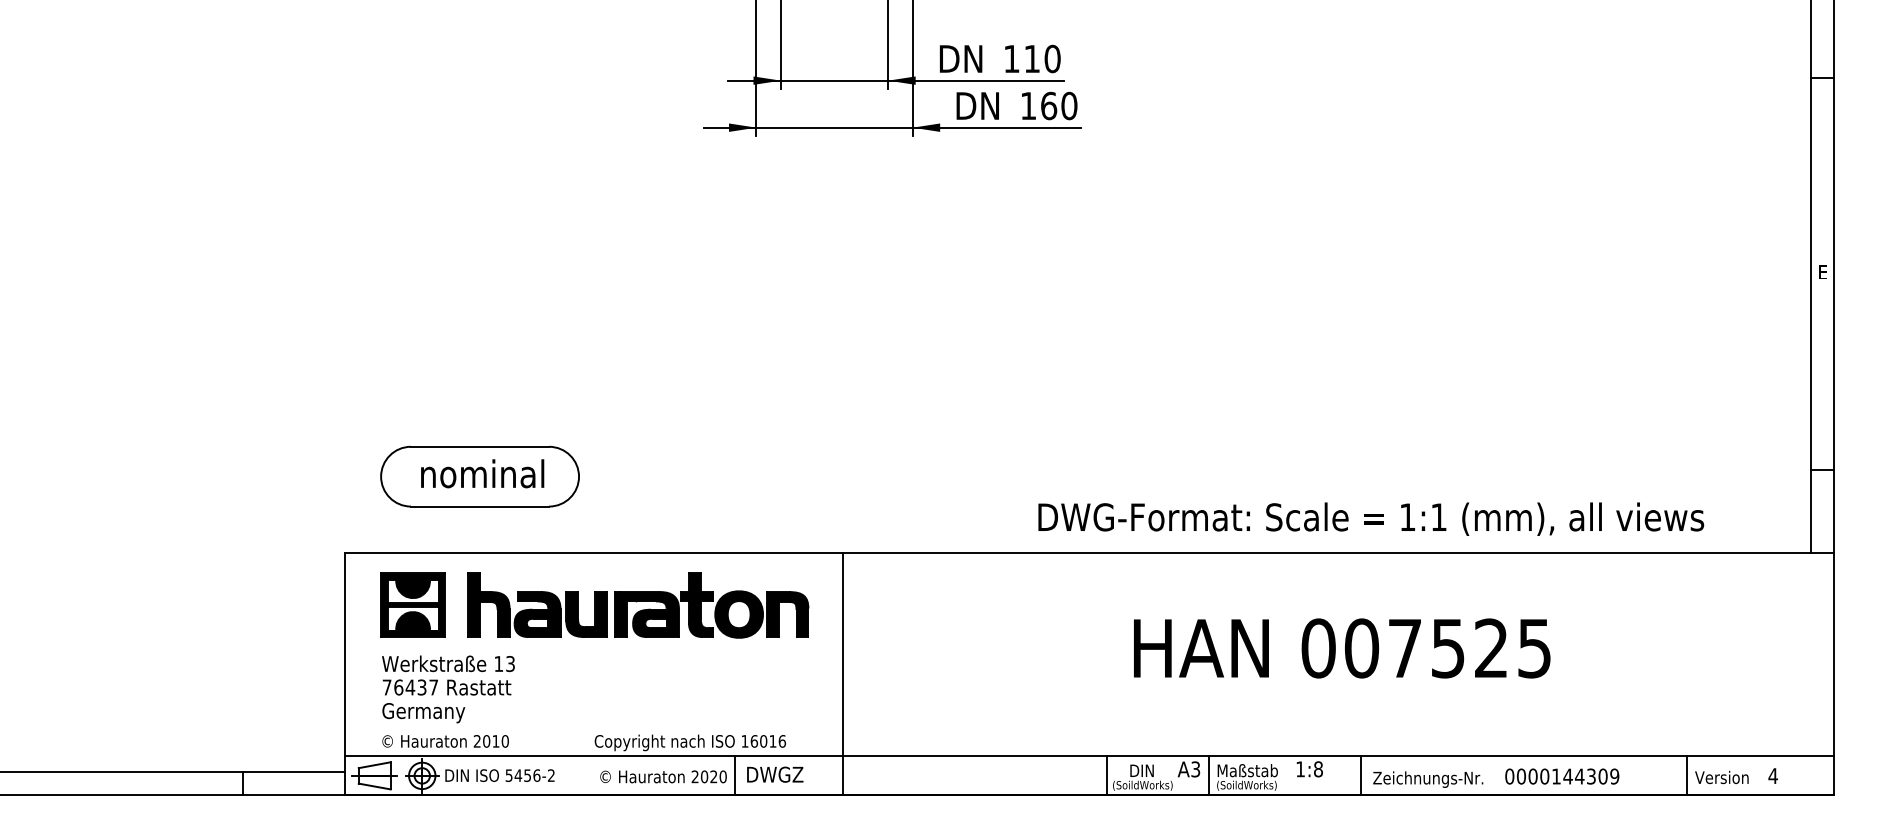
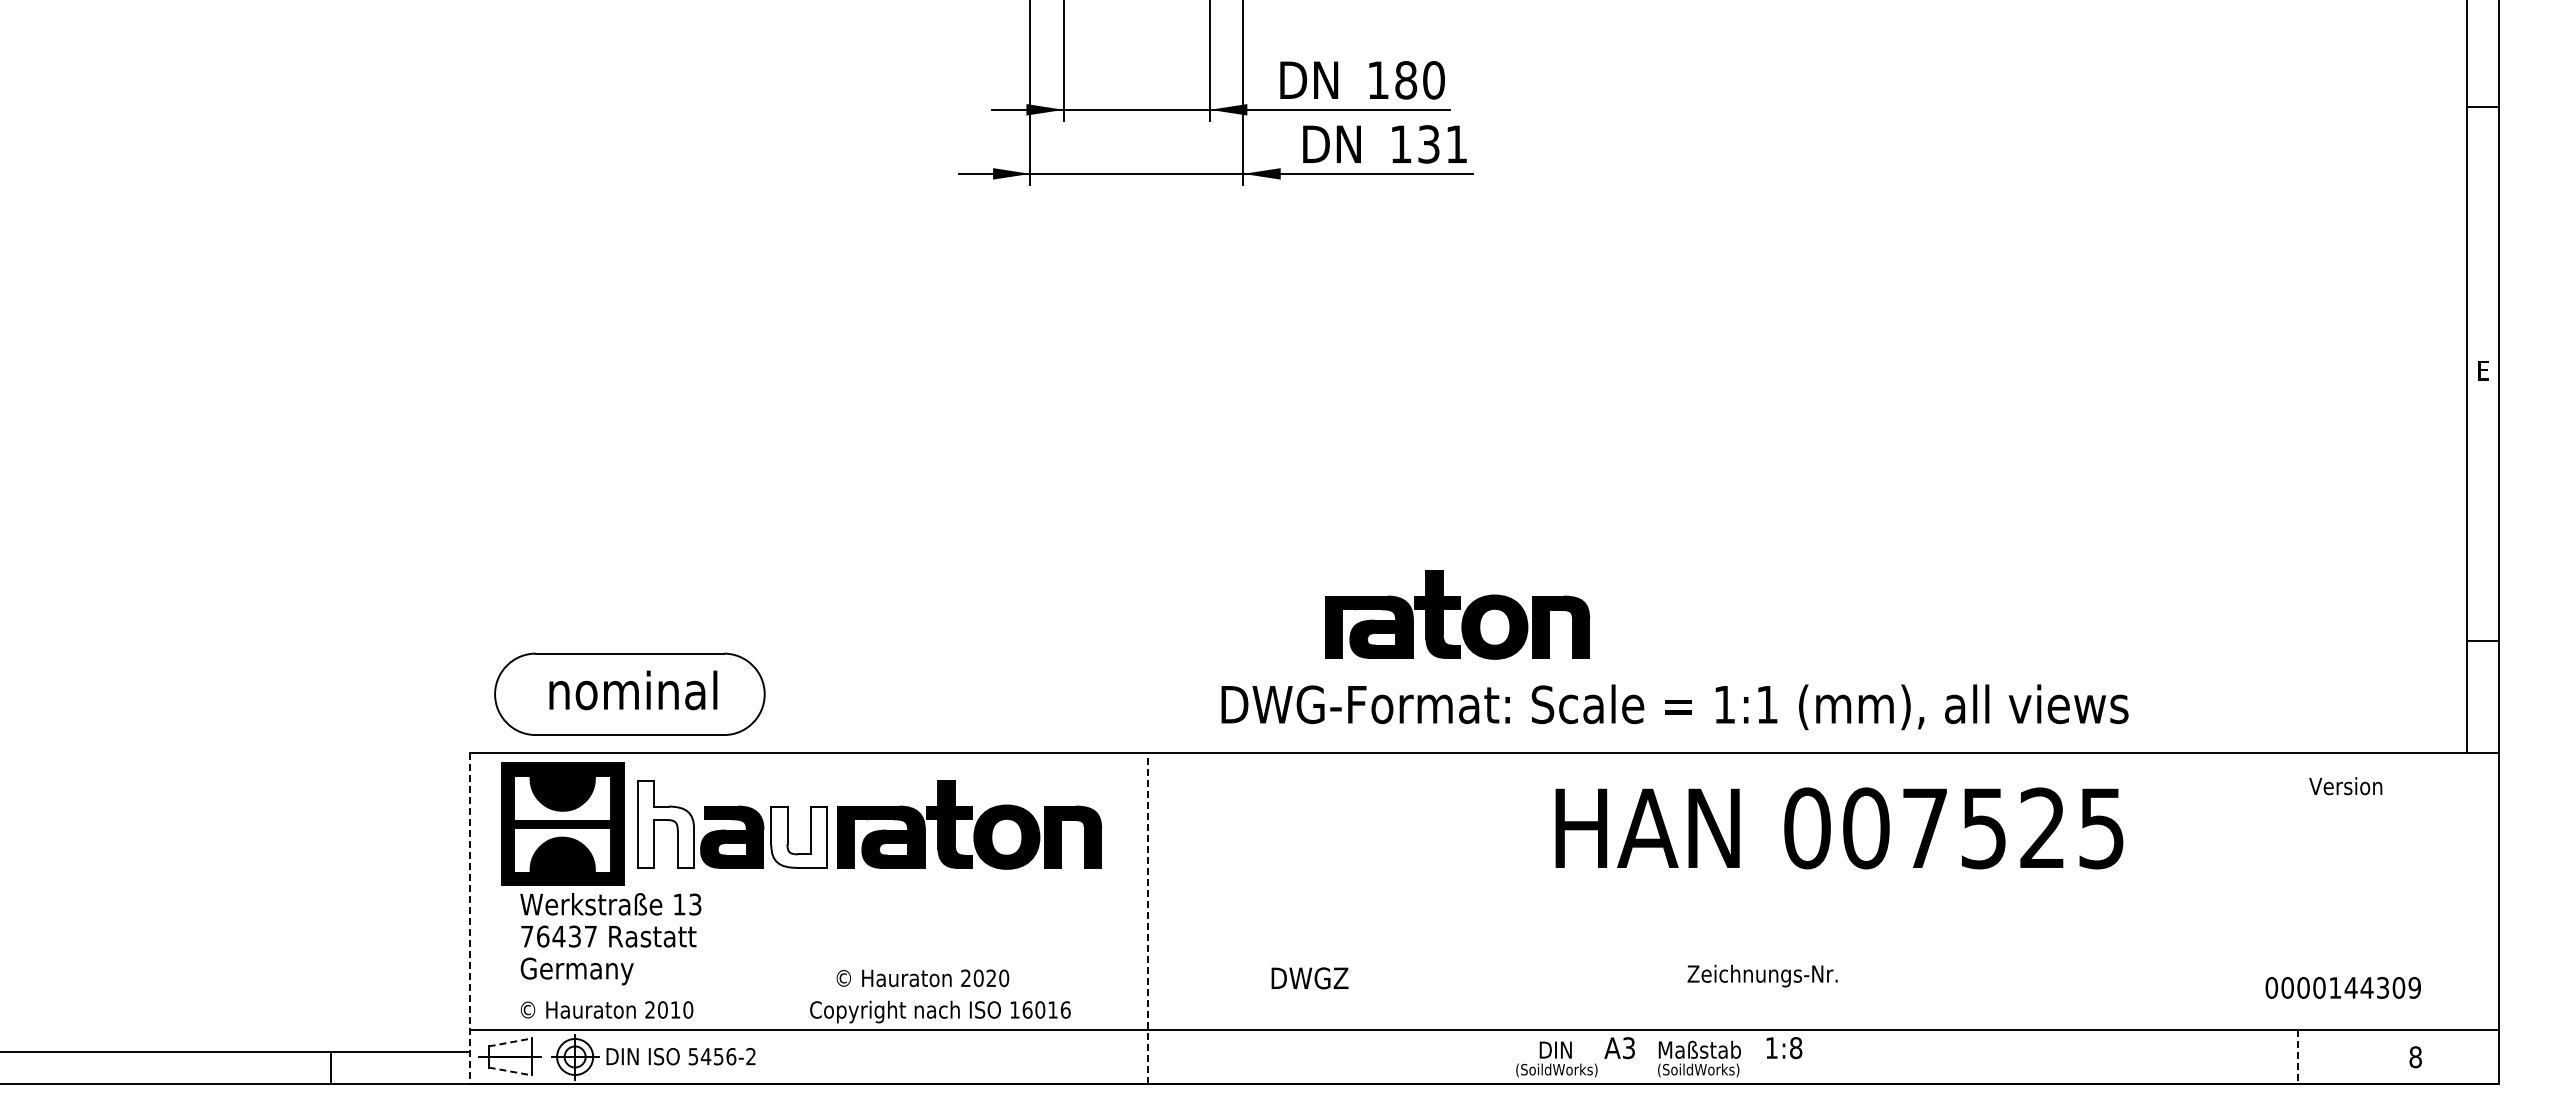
text: (1032, 59) -> (1406, 80), 110 -> 180
text: (1058, 106) -> (1442, 144), 160 -> 131
part: (1069, 451) -> (1457, 614), added
part: (479, 476) -> (629, 693), moved
text: (1370, 519) -> (1674, 707), moved
fill: (489, 604) -> (666, 823), removed
part: (412, 605) -> (562, 824), size x1.4
fill: (586, 614) -> (799, 836), removed
text: (1342, 648) -> (1839, 828), moved
line: (344, 674) -> (469, 918), solid -> dashed
line: (842, 674) -> (1147, 918), solid -> dashed
line: (374, 765) -> (510, 1042), solid -> dashed
text: (774, 774) -> (1309, 978), moved
line: (735, 775) -> (1001, 1056), removed
line: (1107, 775) -> (1508, 1056), removed
line: (1208, 775) -> (1646, 1056), removed
line: (1361, 775) -> (1854, 1056), removed
line: (1686, 775) -> (2297, 1056), solid -> dashed
text: (1561, 776) -> (2342, 987), moved
text: (1773, 776) -> (2415, 1057), 4 -> 8
text: (663, 777) -> (922, 978), moved
text: (1721, 777) -> (2345, 786), moved
text: (1428, 779) -> (1762, 975), moved
line: (374, 786) -> (510, 1071), solid -> dashed

